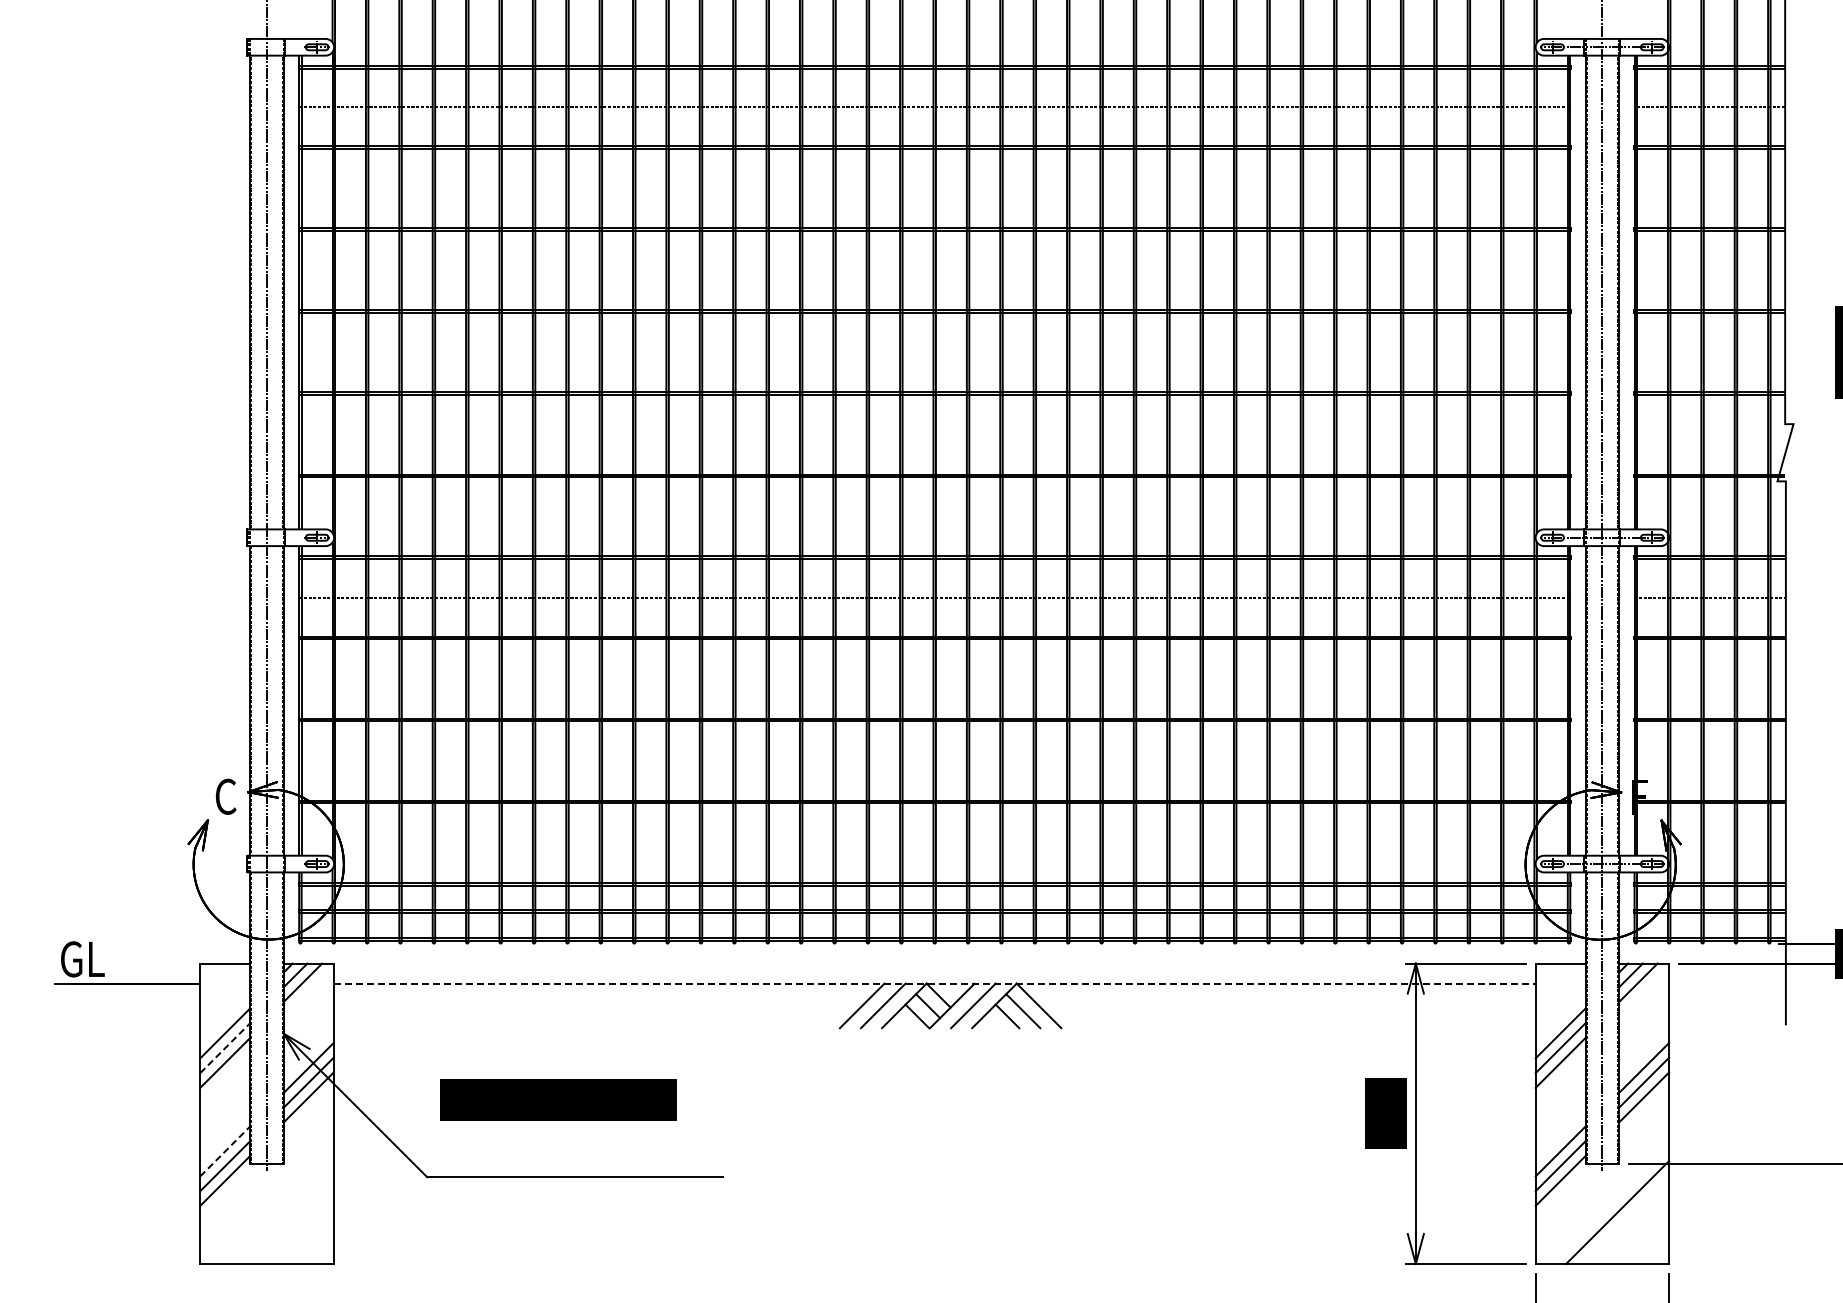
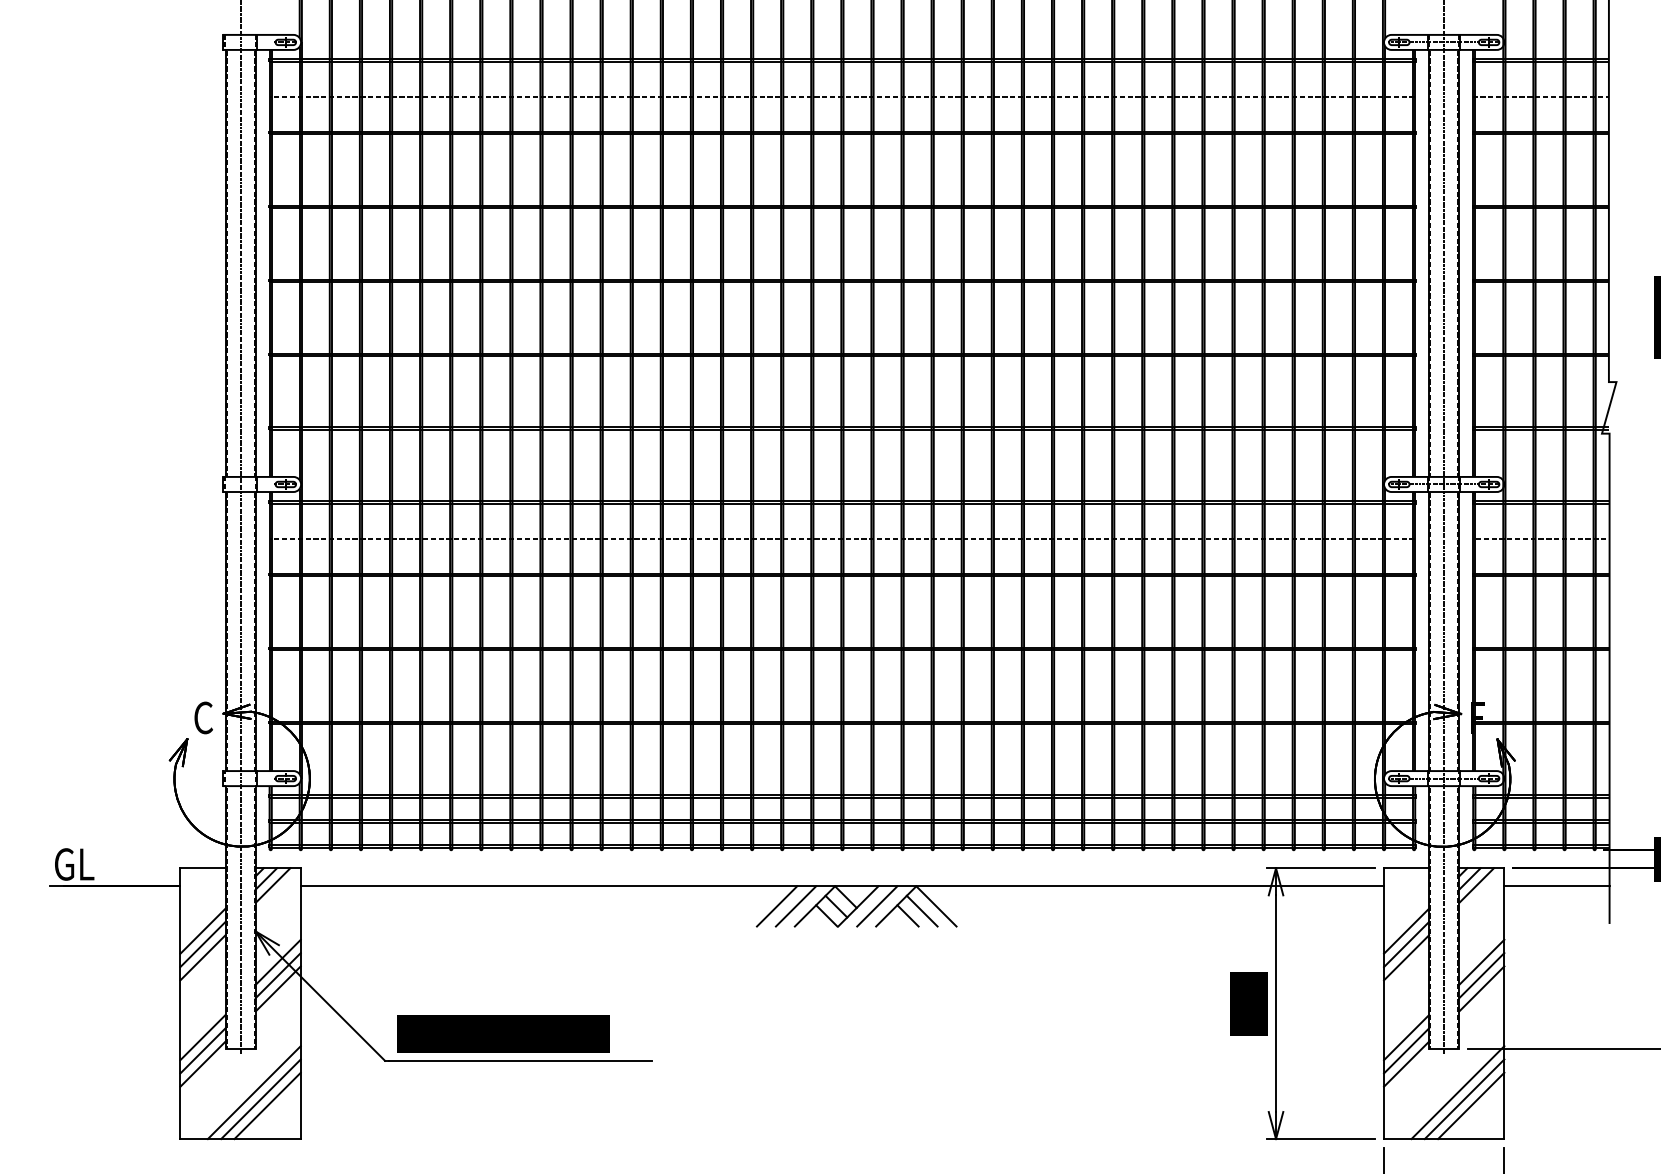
line: (934, 983) -> (842, 886), dashed -> solid
line: (1727, 983) -> (1556, 886), added
line: (225, 1047) -> (203, 943), dashed -> solid
text: (558, 1099) -> (503, 1034), moved
line: (225, 1151) -> (203, 1037), dashed -> solid
line: (281, 1212) -> (253, 1092), added
line: (289, 1219) -> (260, 1098), added
line: (1624, 1219) -> (1464, 1098), added
line: (296, 1227) -> (267, 1106), added
line: (1632, 1227) -> (1471, 1106), added

